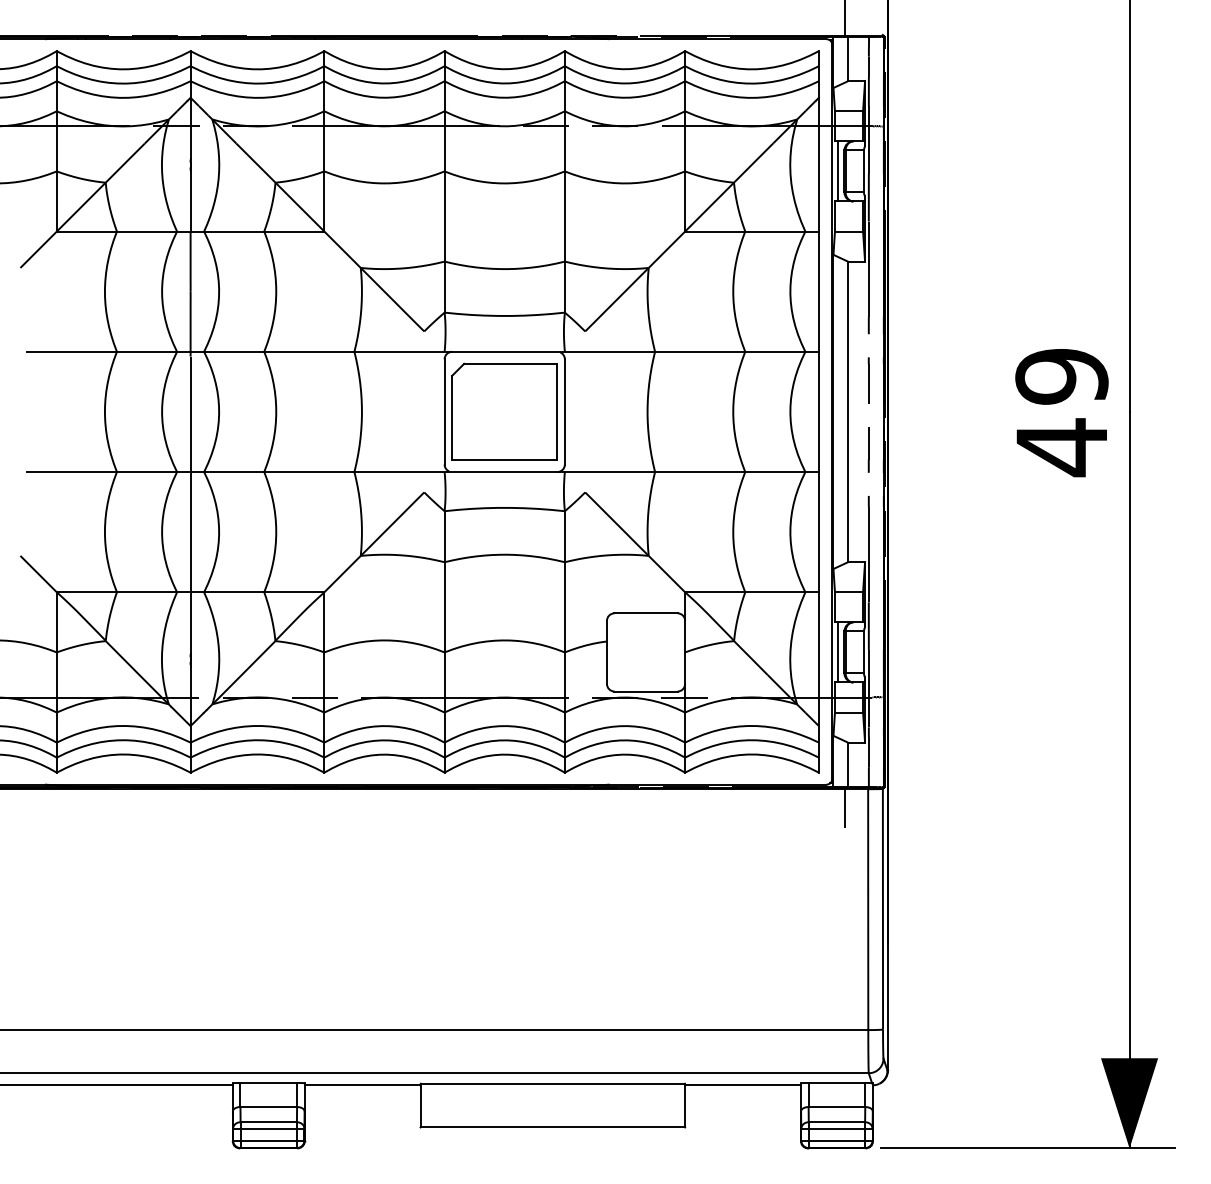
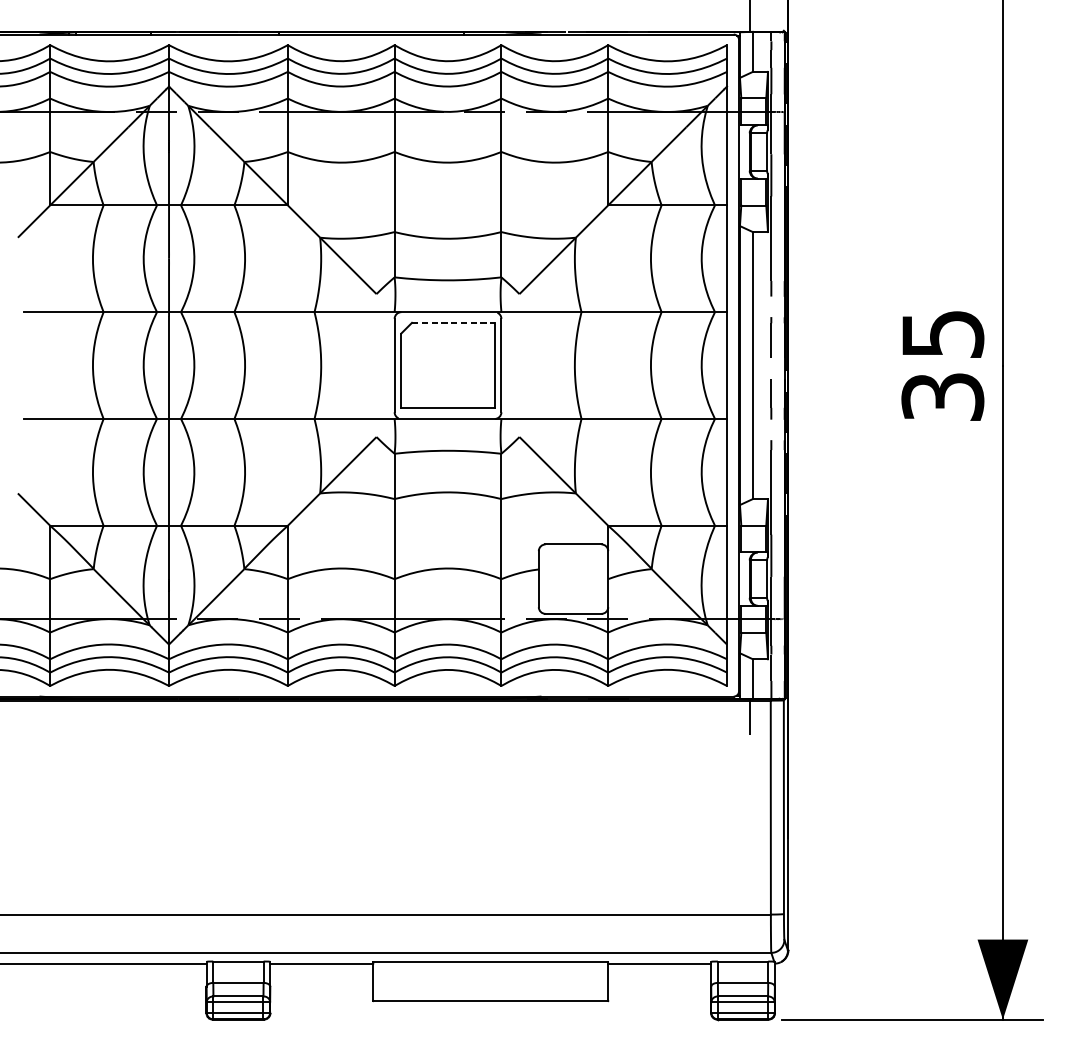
line: (837, 171) -> (743, 152), removed
line: (510, 363) -> (453, 322), solid -> dashed
text: (1061, 413) -> (942, 366), 49 -> 35
line: (837, 652) -> (743, 579), removed

